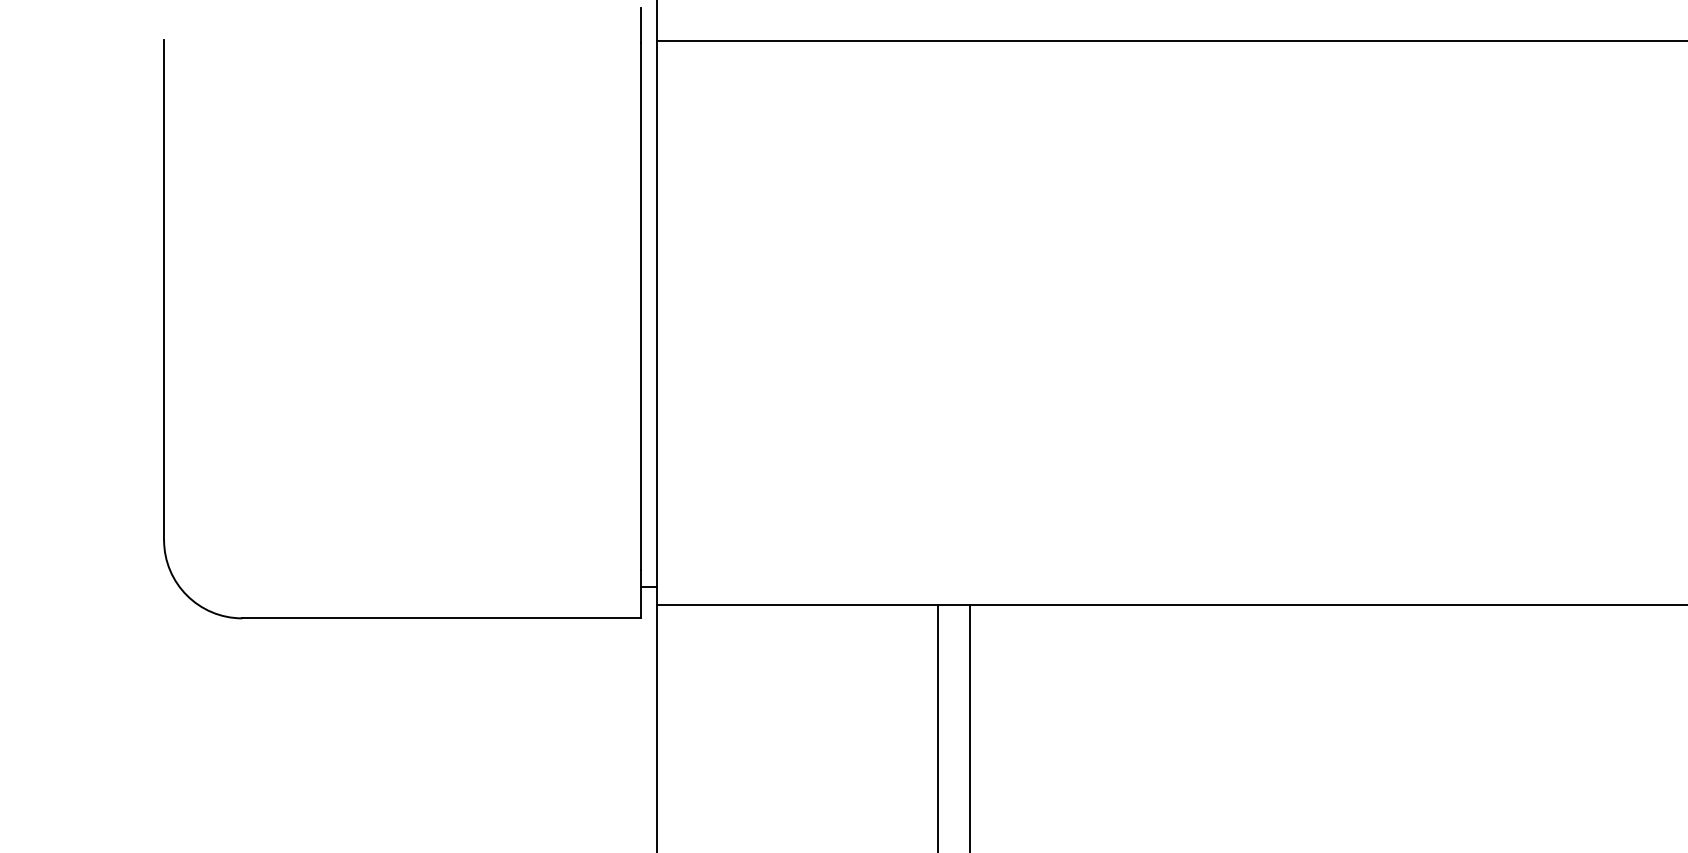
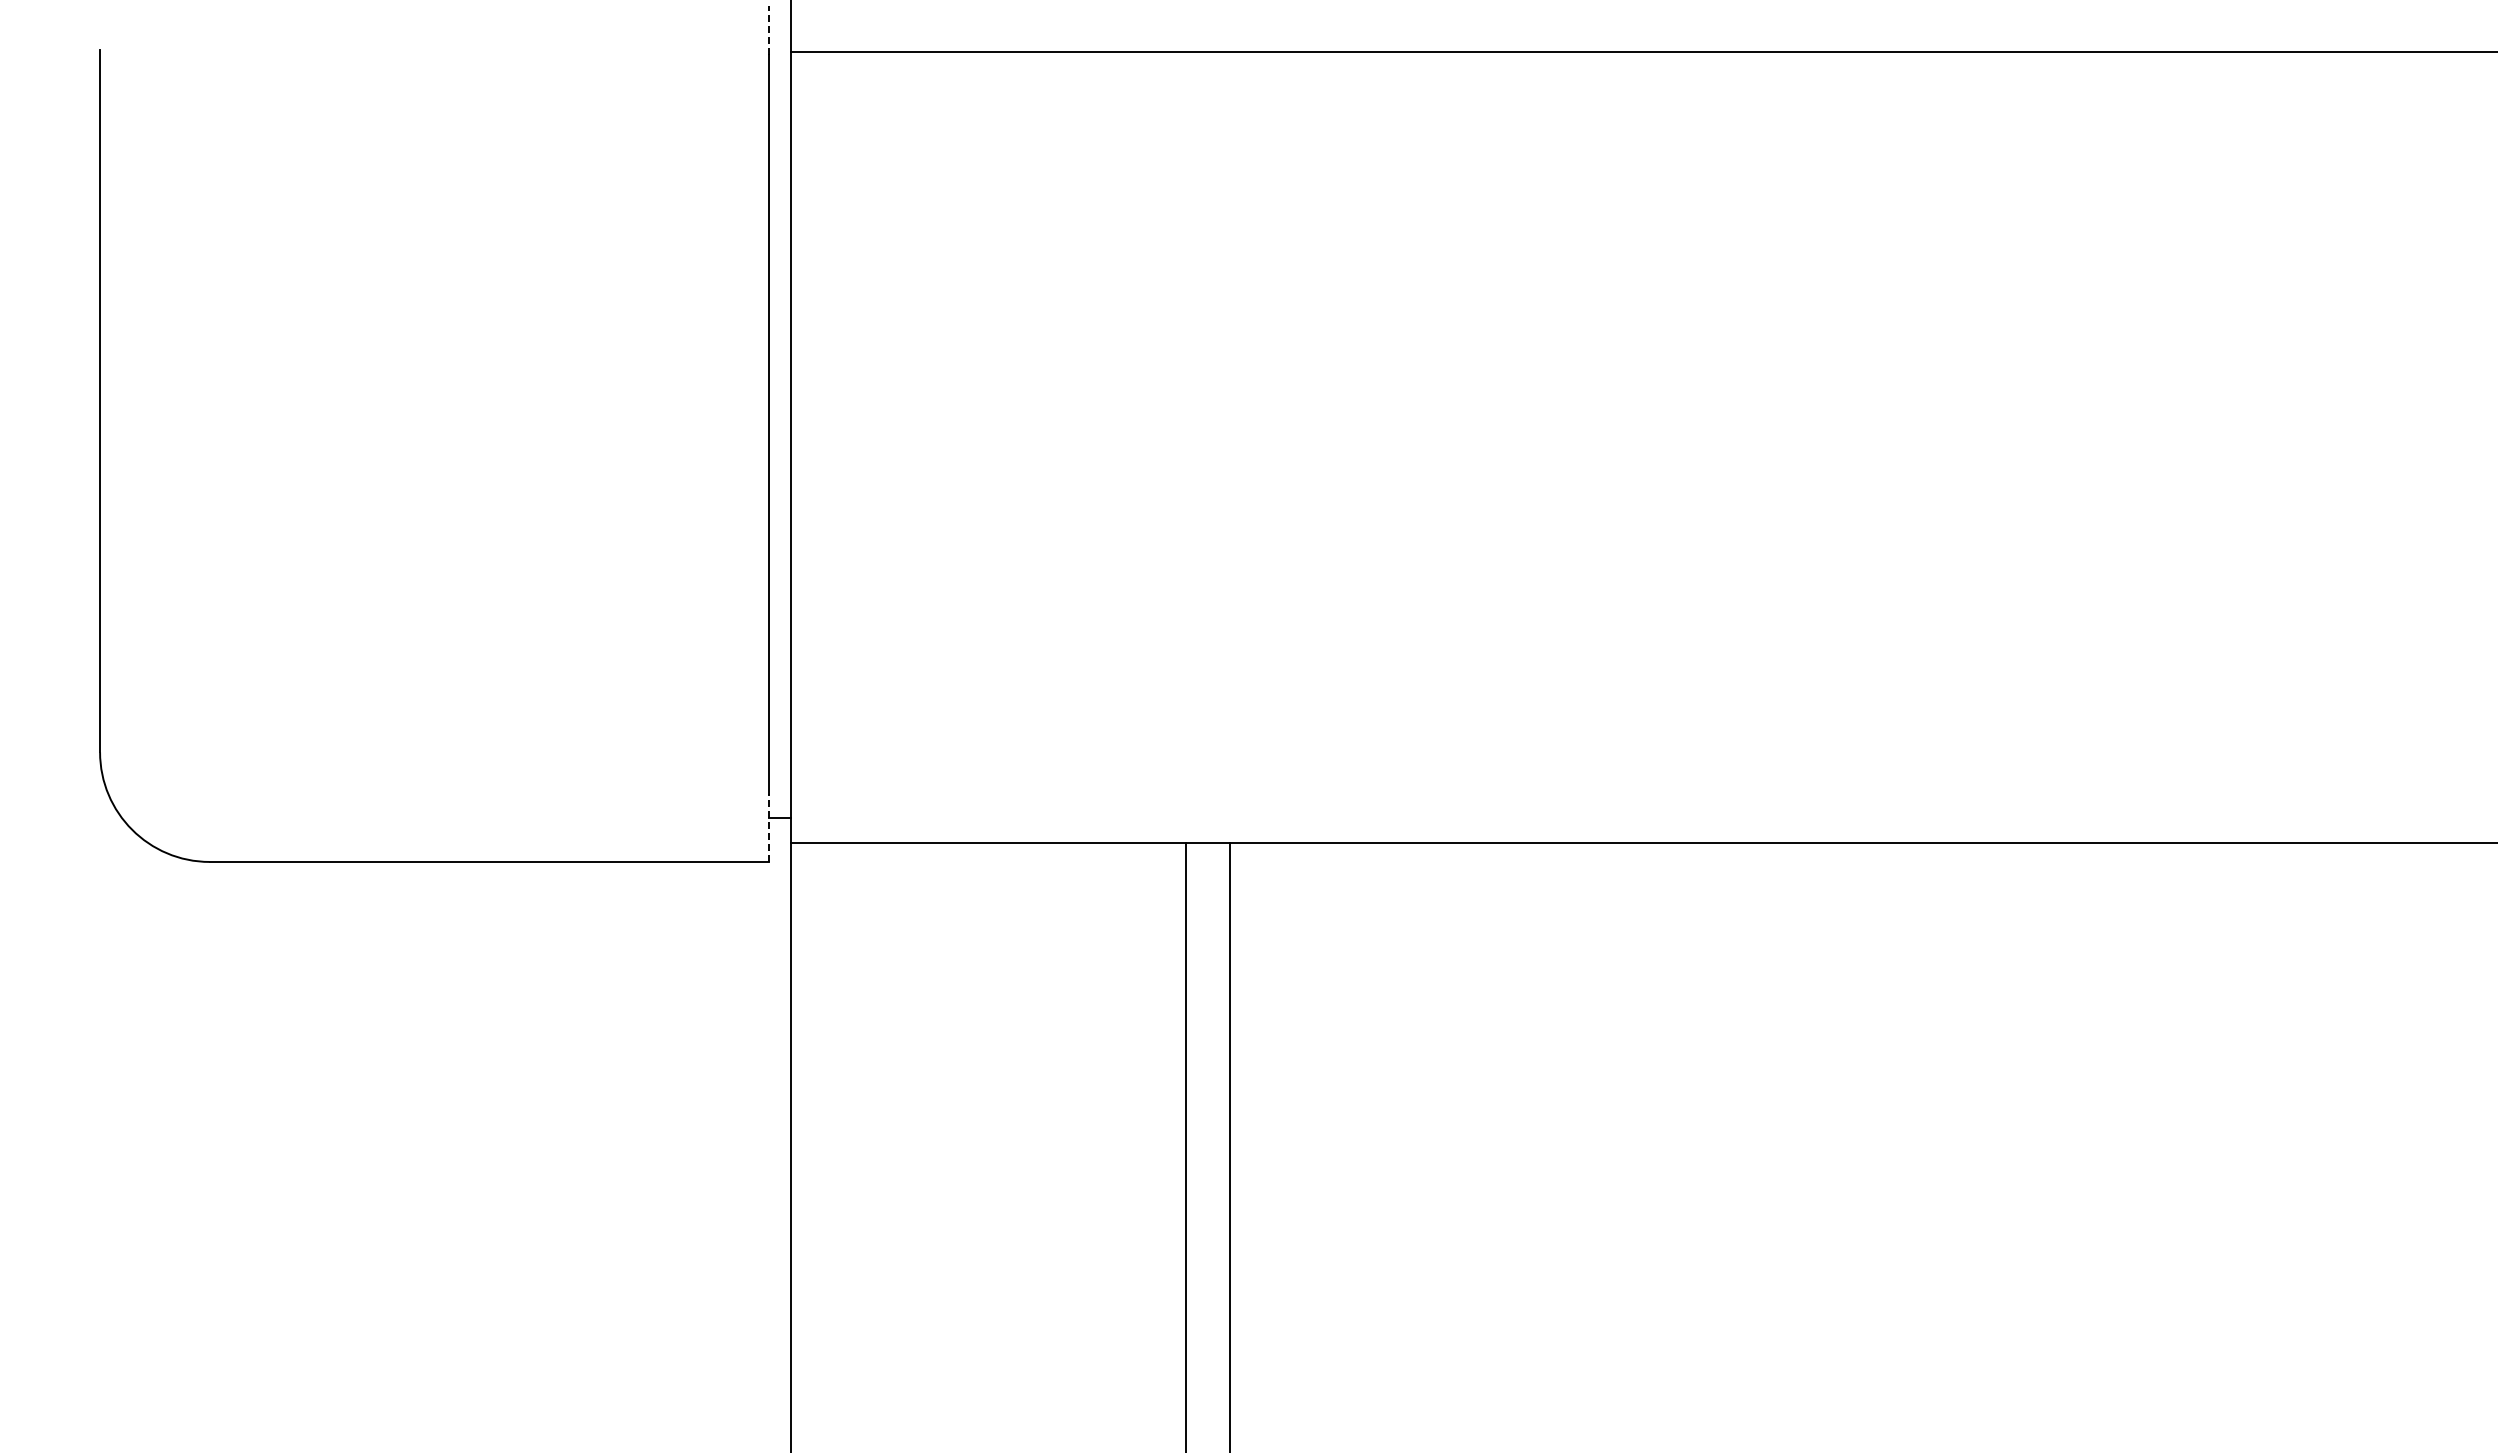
line: (641, 25) -> (769, 30), solid -> dashed
line: (641, 593) -> (769, 827), solid -> dashed

